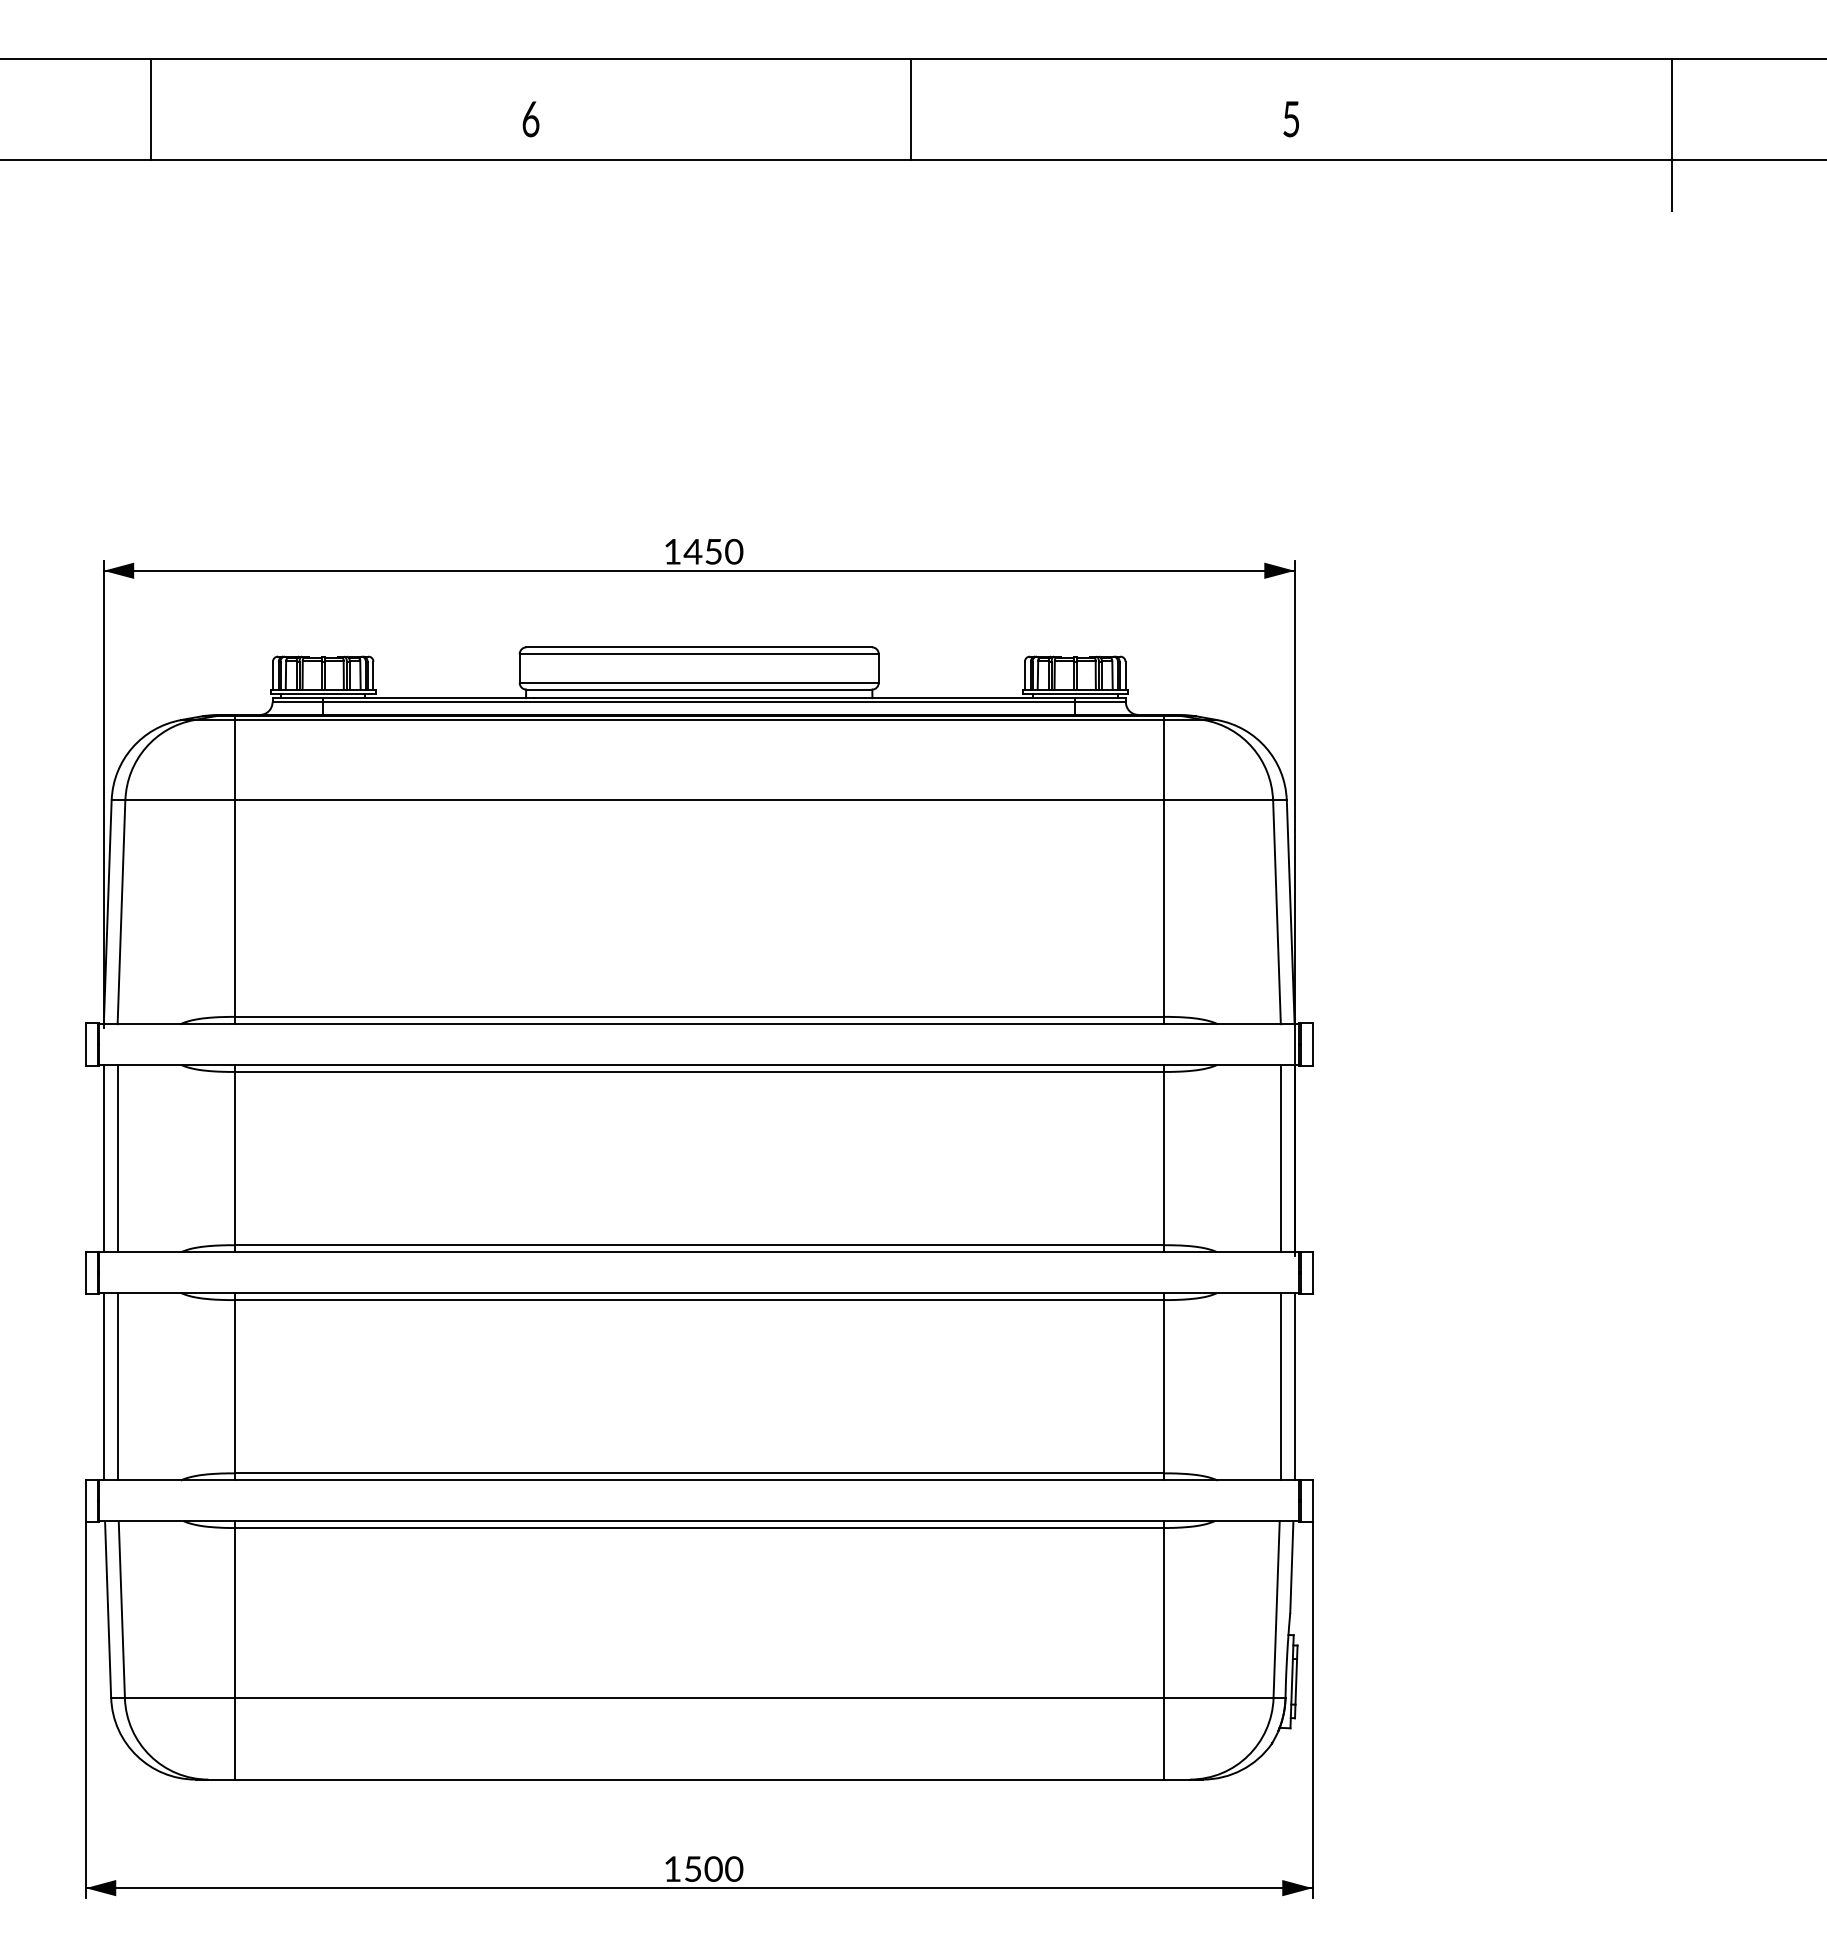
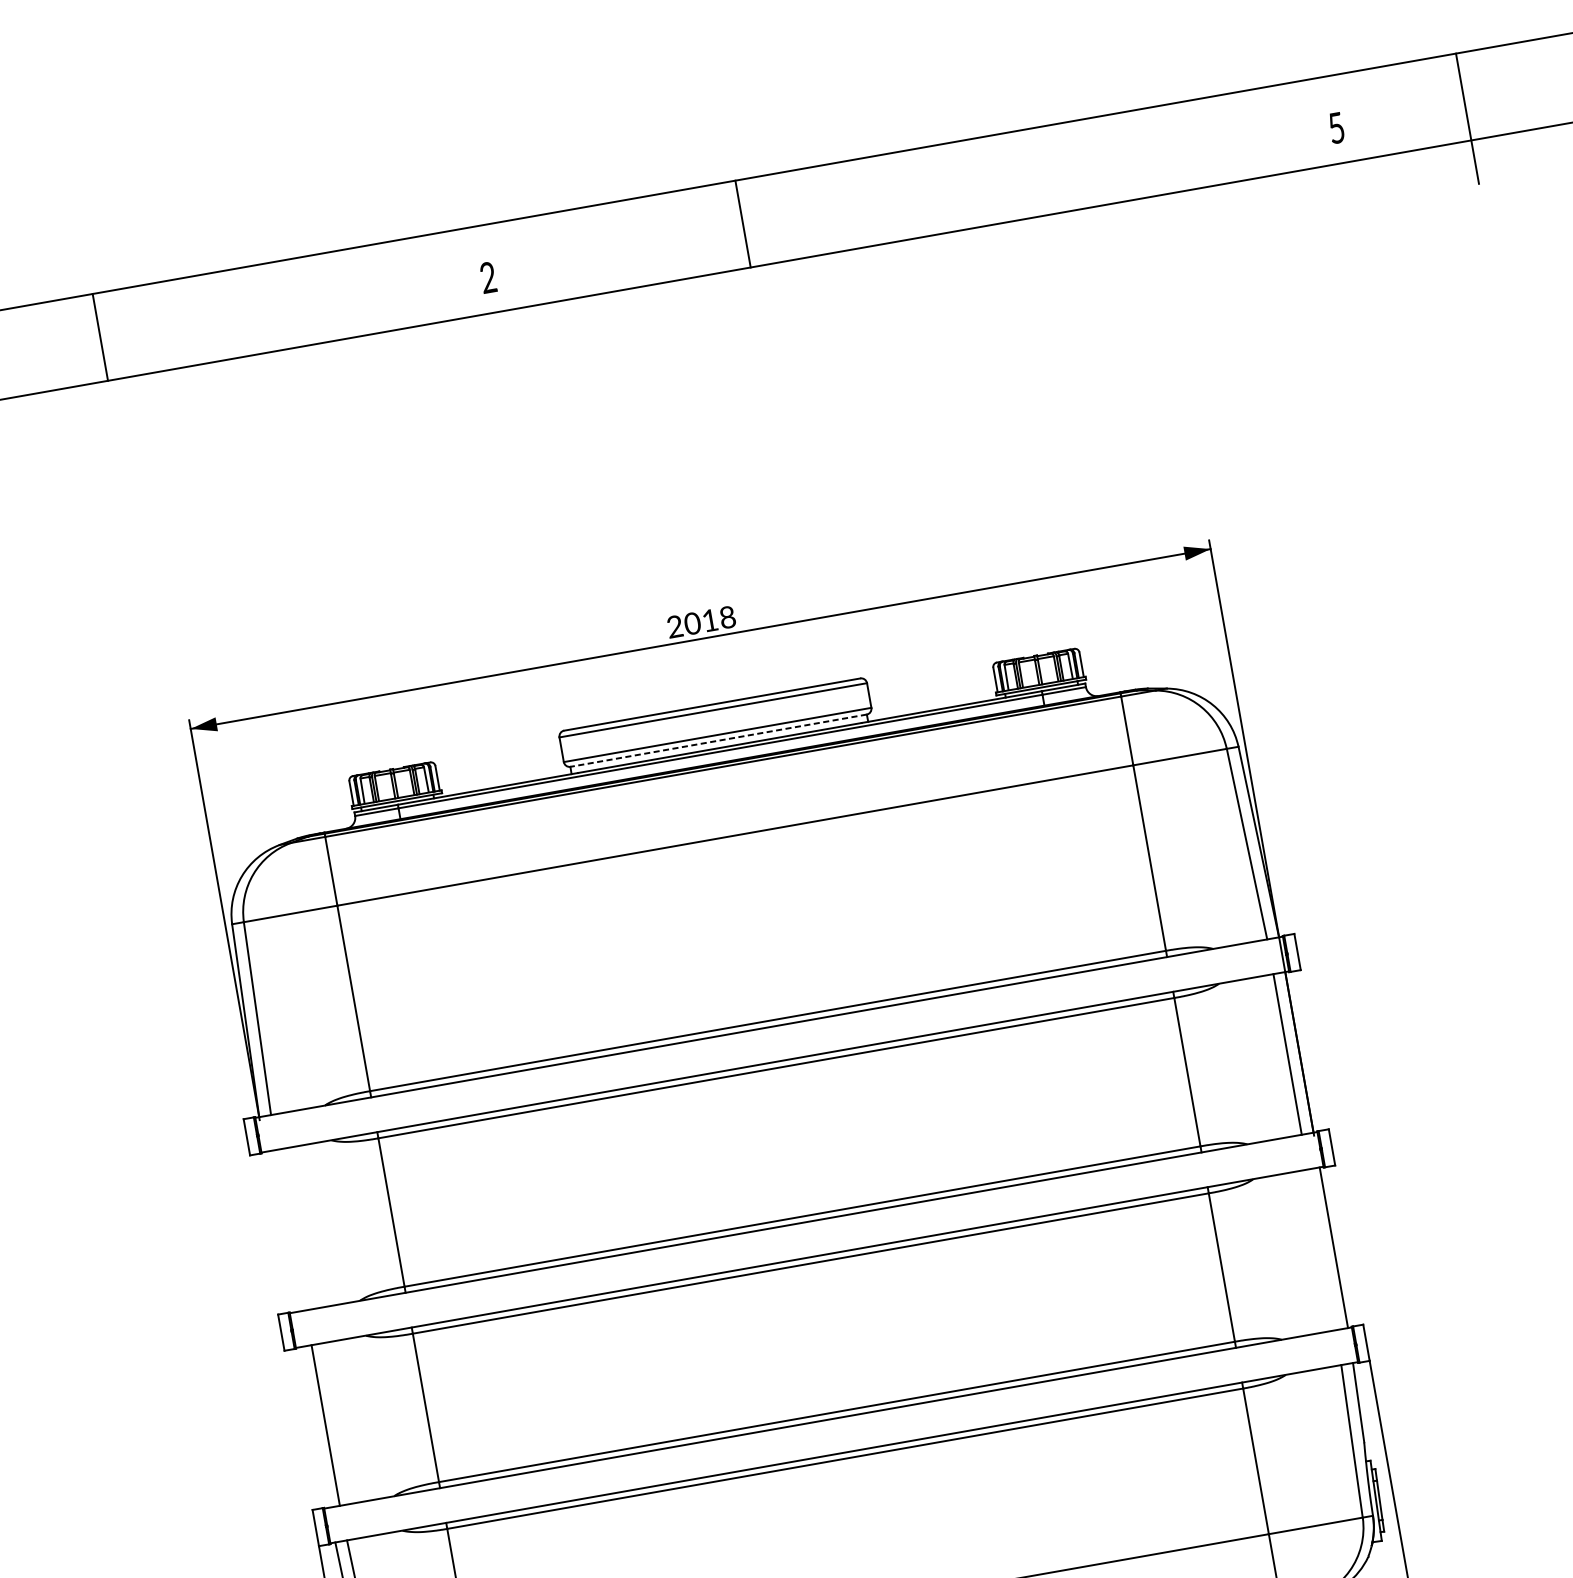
line: (150, 109) -> (100, 337), moved
line: (911, 109) -> (743, 224), moved
text: (530, 119) -> (488, 277), 6 -> 2
text: (1290, 119) -> (1335, 128), moved
text: (703, 551) -> (701, 621), 1450 -> 2018
line: (698, 689) -> (717, 740), solid -> dashed
line: (103, 1158) -> (279, 1232), removed
line: (117, 1158) -> (291, 1230), removed
line: (103, 1386) -> (313, 1427), removed
line: (1280, 1386) -> (1321, 1249), removed

